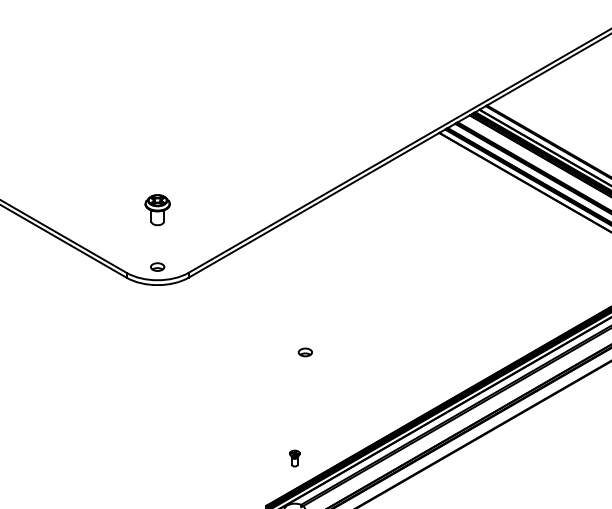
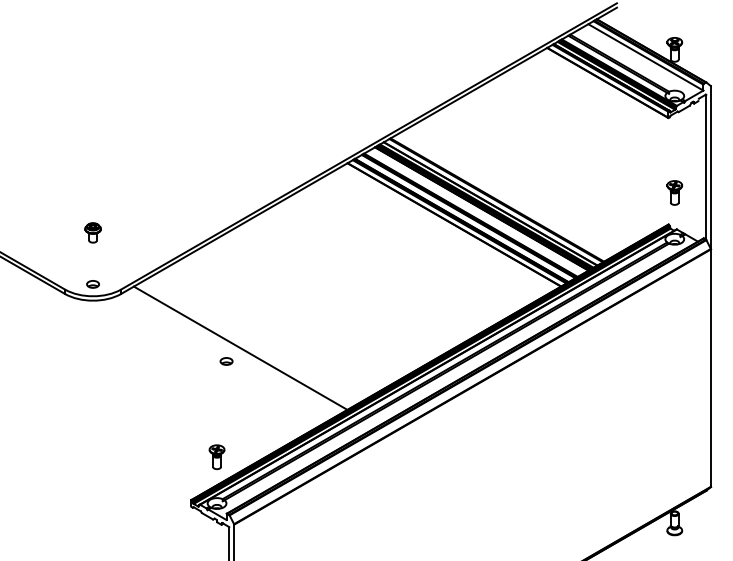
part: (156, 209) -> (92, 232), size x0.71
line: (320, 336) -> (240, 347), added
part: (294, 458) -> (216, 457), size x1.67

